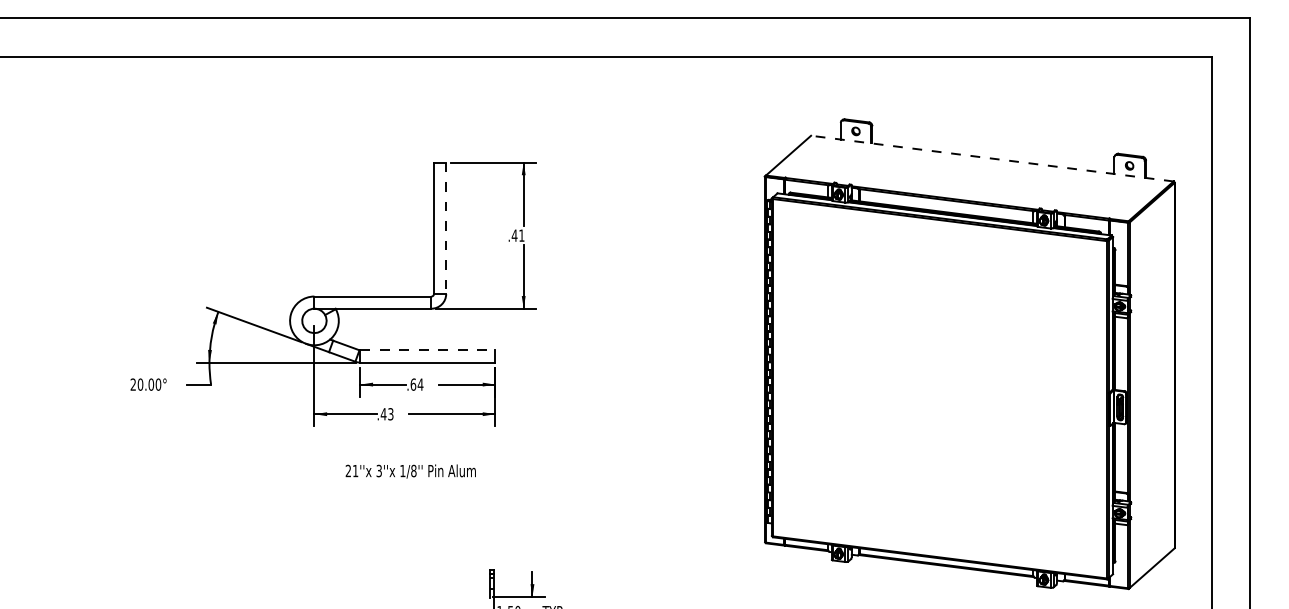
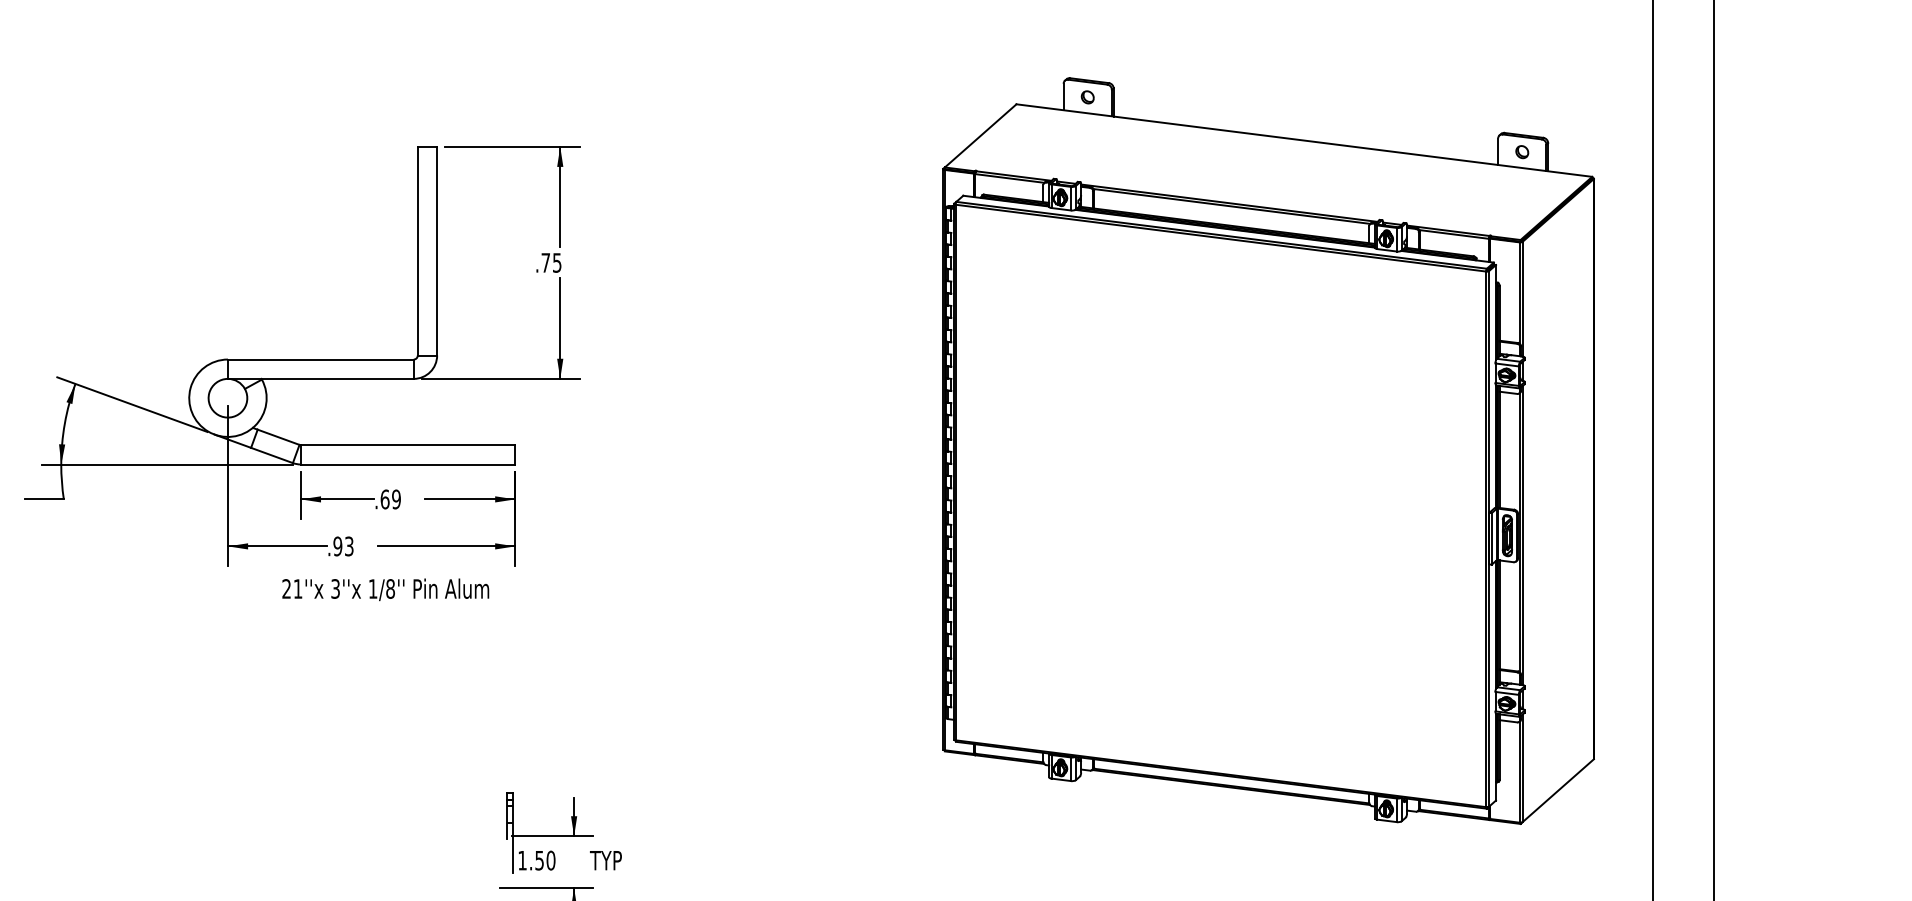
line: (992, 158) -> (1304, 140), dashed -> solid
line: (446, 228) -> (437, 251), dashed -> solid
text: (517, 235) -> (550, 262), .41 -> .75
line: (427, 350) -> (407, 445), dashed -> solid
text: (420, 384) -> (396, 499), .64 -> .69
text: (383, 414) -> (337, 546), .43 -> .93
text: (410, 471) -> (385, 589), moved

